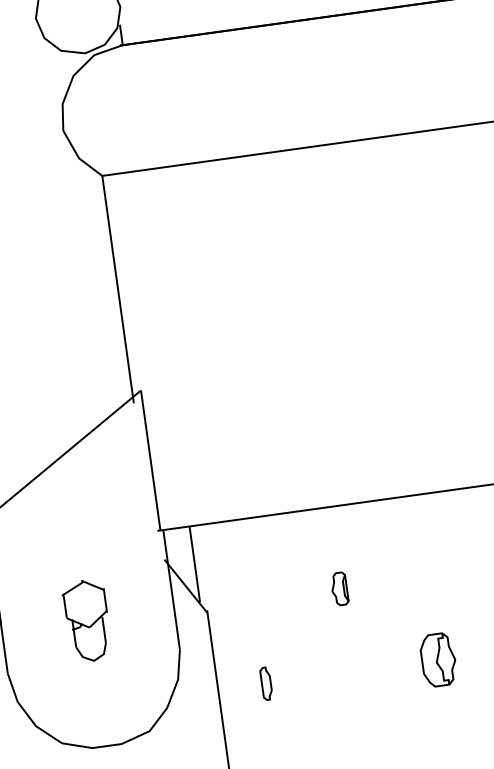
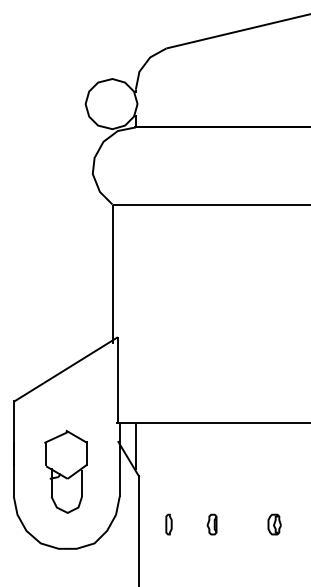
part: (338, 589) -> (211, 524), moved
part: (86, 620) -> (65, 471), size x1.67
part: (437, 659) -> (274, 524), size x0.62

